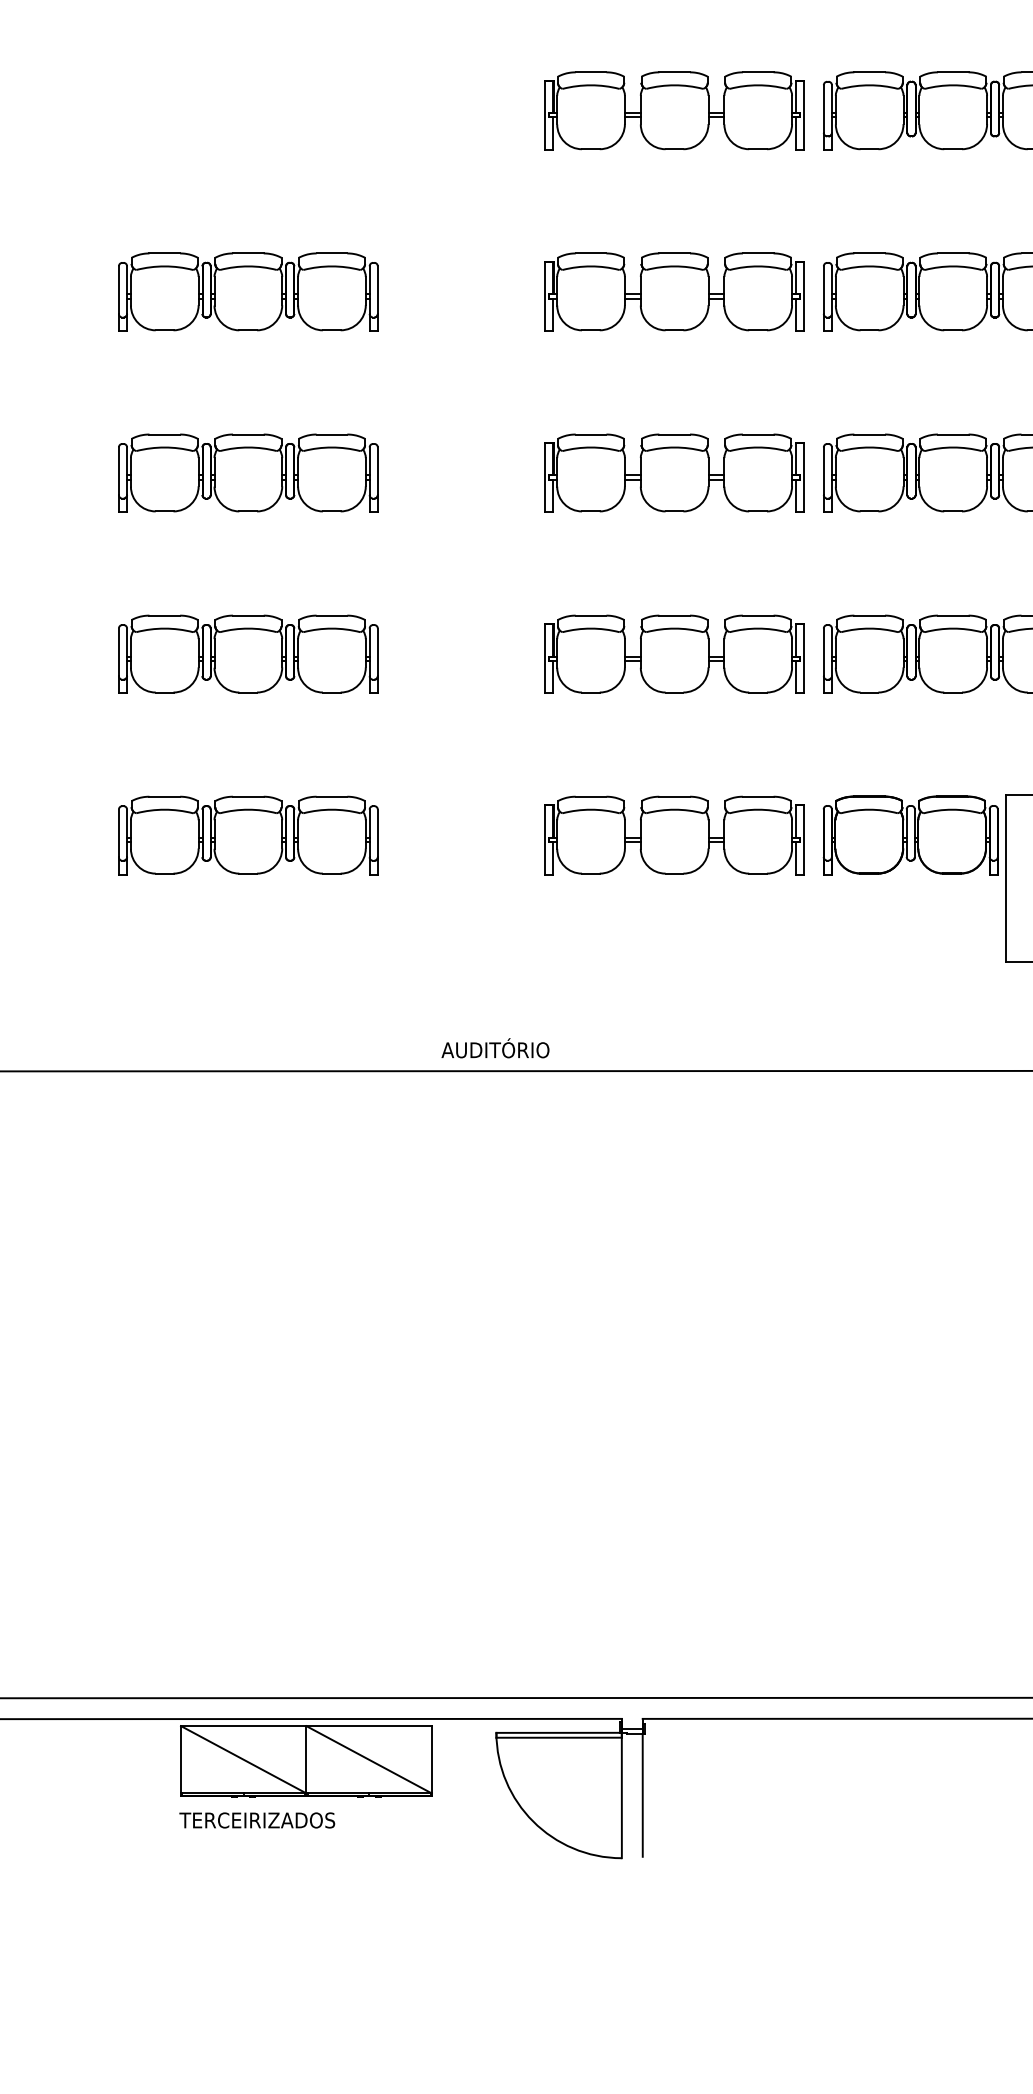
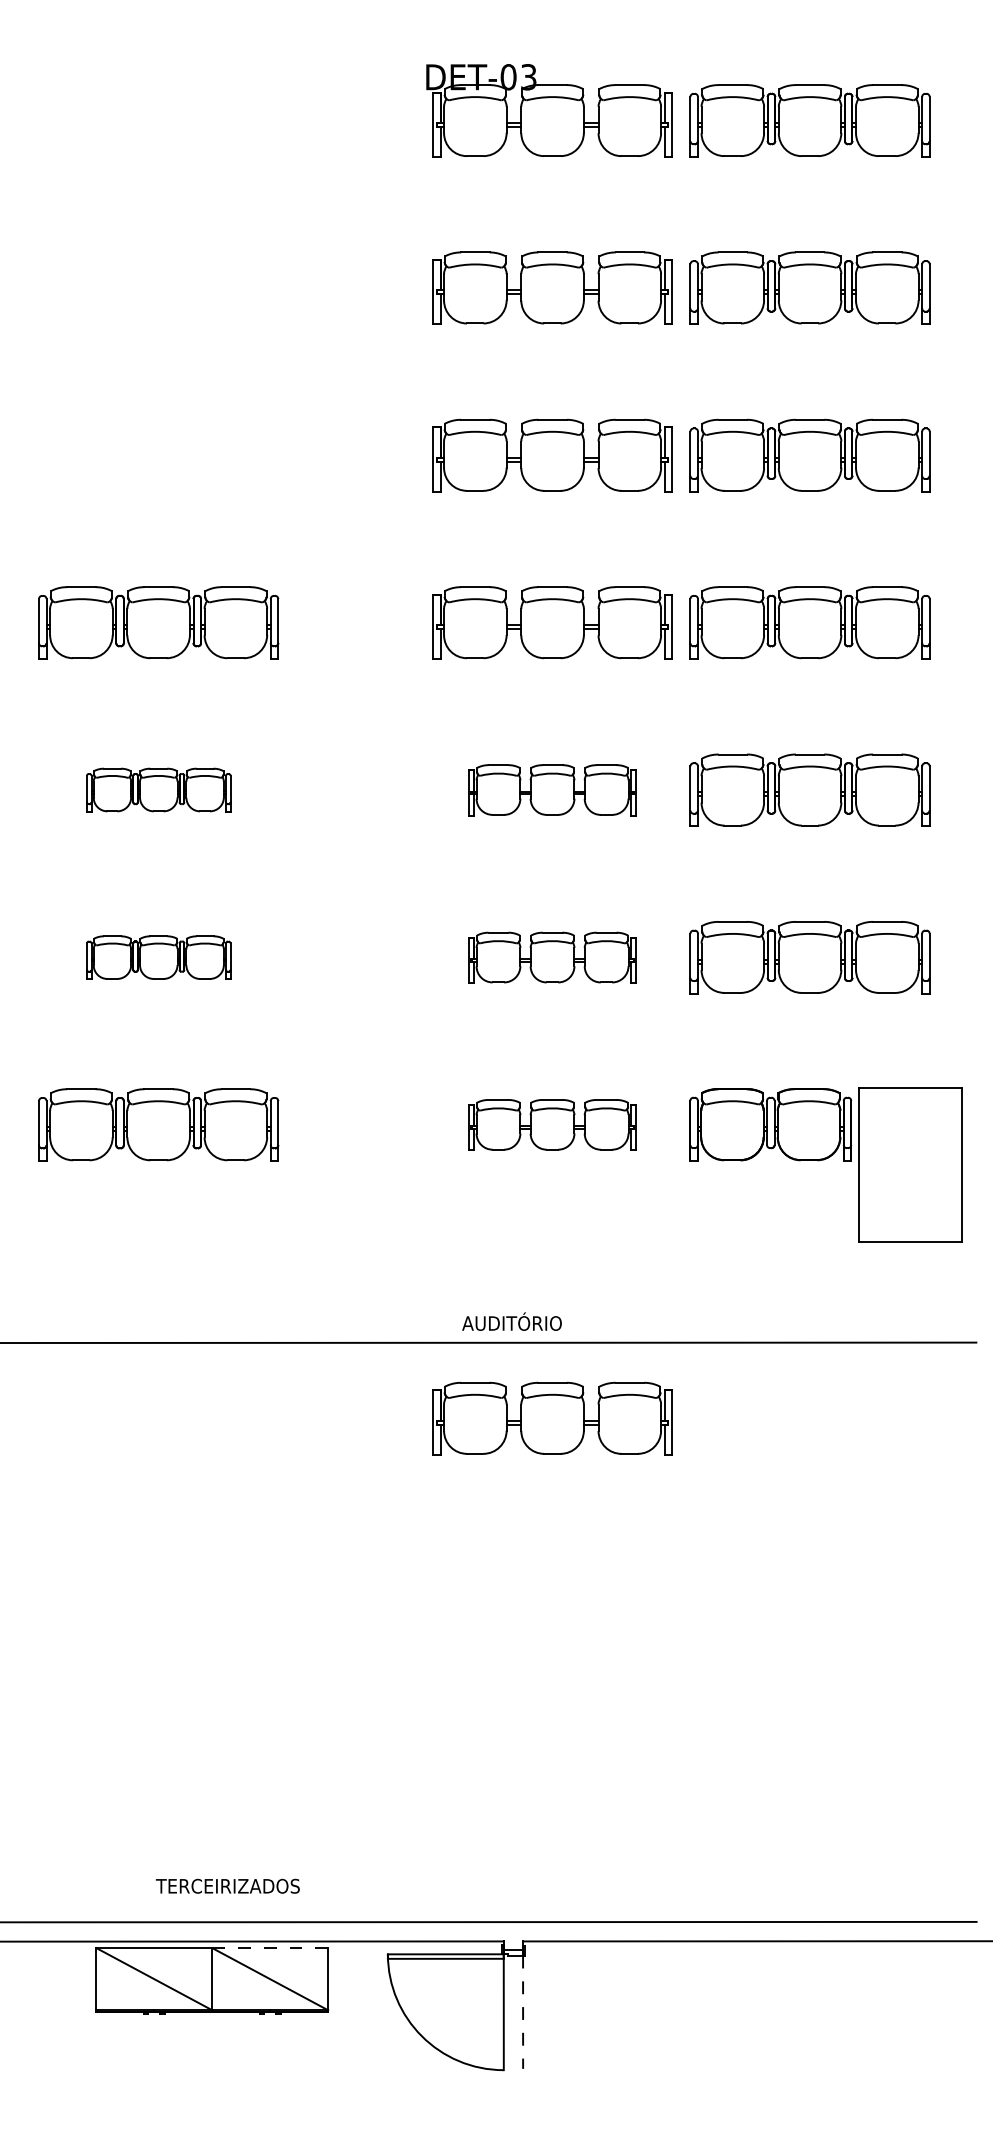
part: (248, 472) -> (158, 789), size x0.6
part: (674, 472) -> (552, 789), size x0.7
part: (248, 654) -> (158, 957), size x0.6
part: (674, 654) -> (552, 957), size x0.7
part: (674, 834) -> (552, 1124), size x0.7
text: (494, 1048) -> (511, 1321), moved
part: (674, 1153) -> (552, 1418), added
line: (369, 1726) -> (270, 1948), solid -> dashed
line: (643, 1795) -> (523, 2012), solid -> dashed
text: (256, 1819) -> (227, 1885), moved

